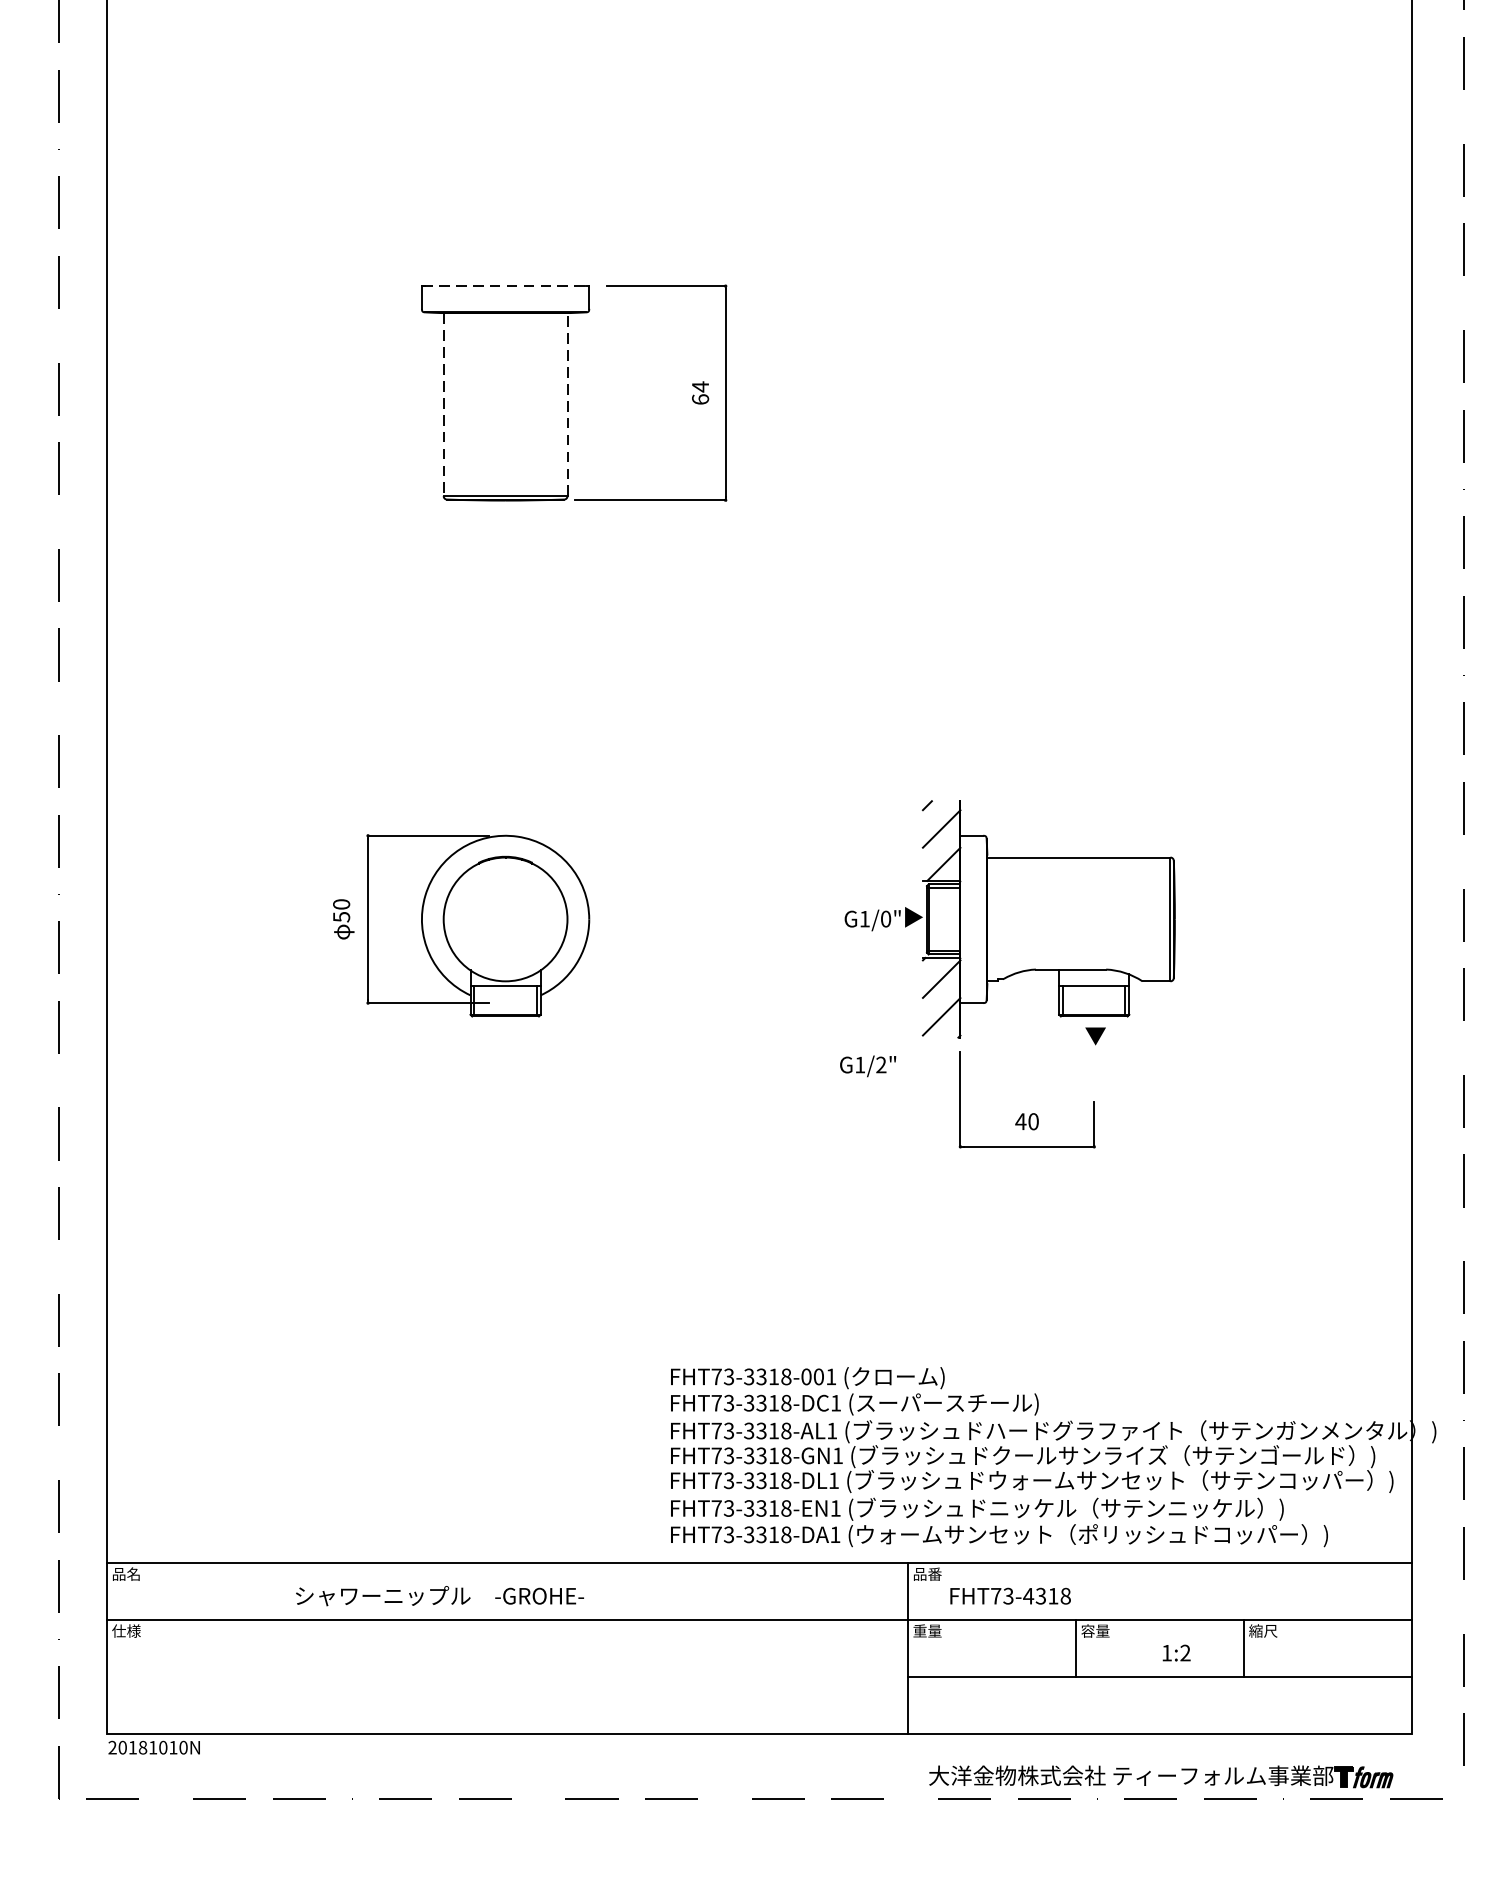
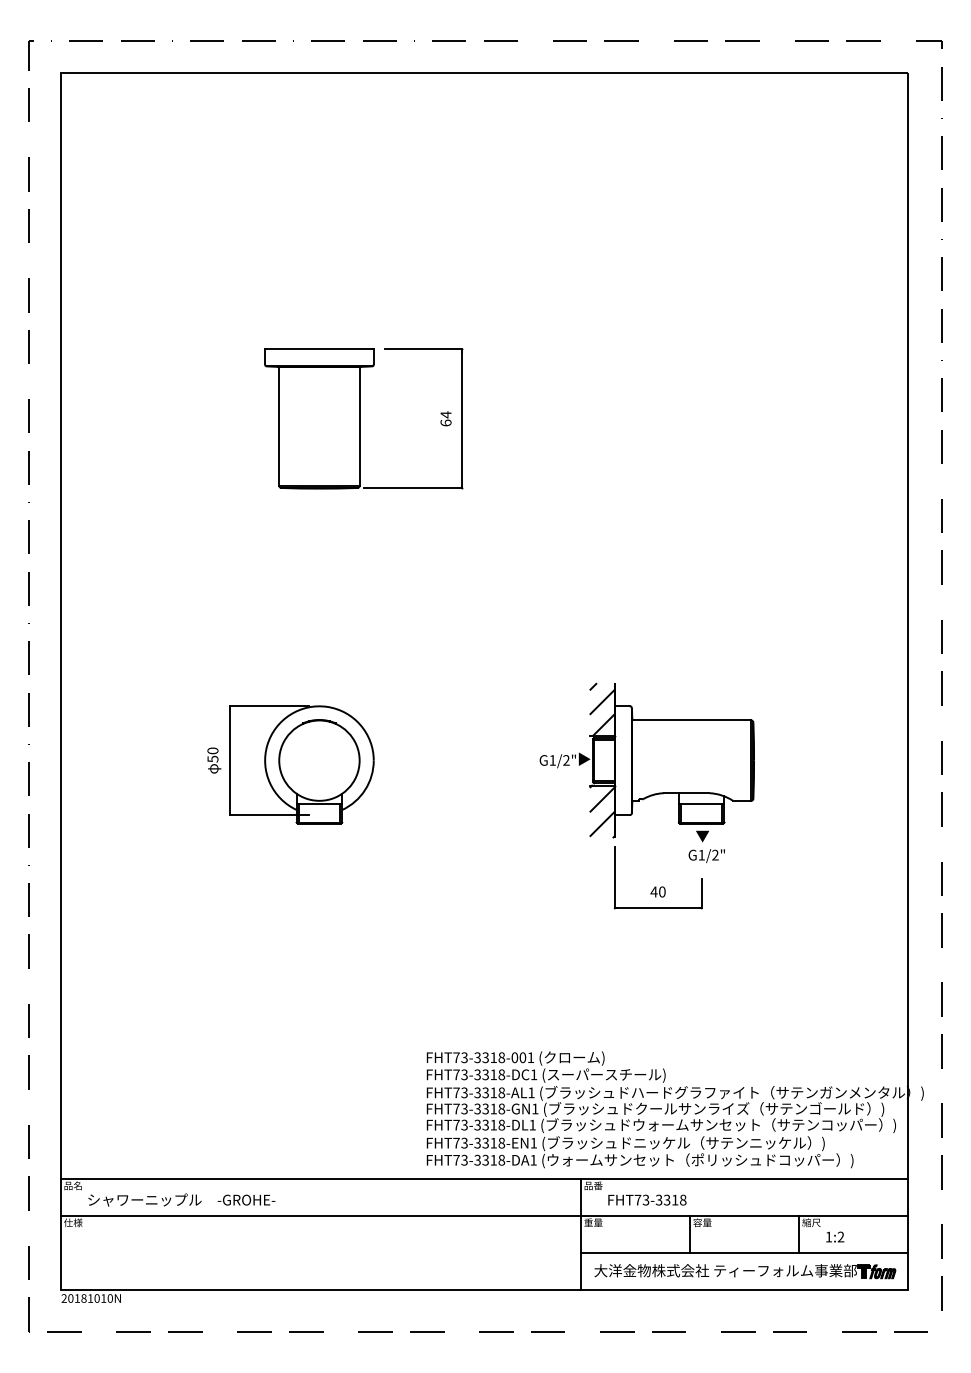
line: (505, 286) -> (319, 349), dashed -> solid
line: (567, 403) -> (359, 425), dashed -> solid
line: (444, 404) -> (279, 426), dashed -> solid
text: (886, 919) -> (566, 760), G1/0" -> G1/2"
text: (867, 1065) -> (706, 855), moved
text: (439, 1595) -> (181, 1199), moved
text: (1027, 1595) -> (658, 1199), FHT73-4318 -> FHT73-3318
text: (1177, 1652) -> (835, 1236), moved
part: (1161, 1776) -> (745, 1271), moved

